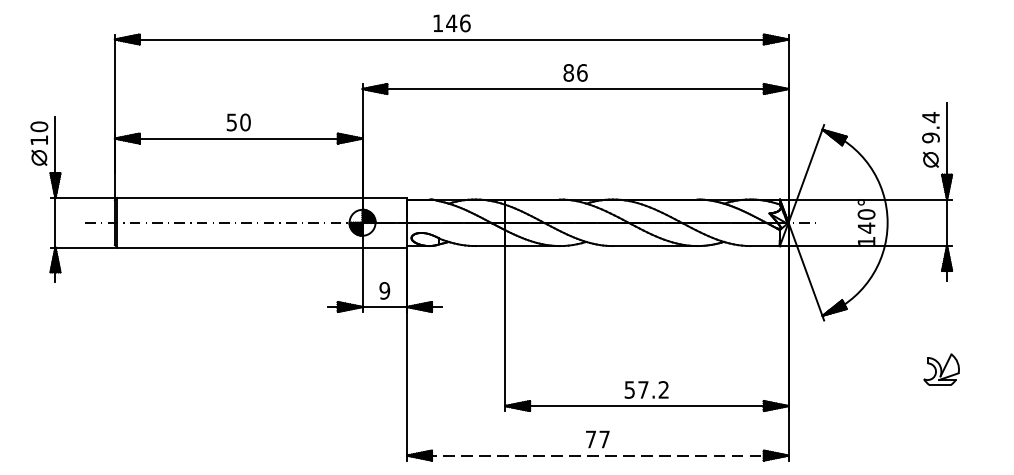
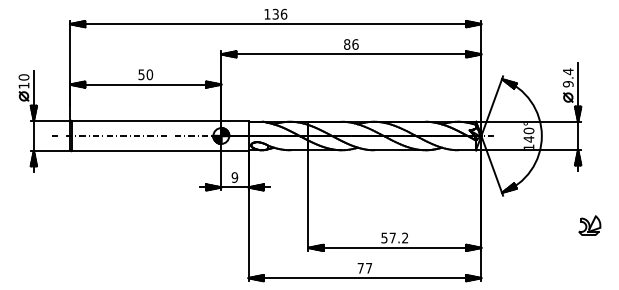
text: (451, 22) -> (275, 13), 146 -> 136
part: (941, 369) -> (589, 225), moved
line: (598, 456) -> (365, 278), dashed -> solid

